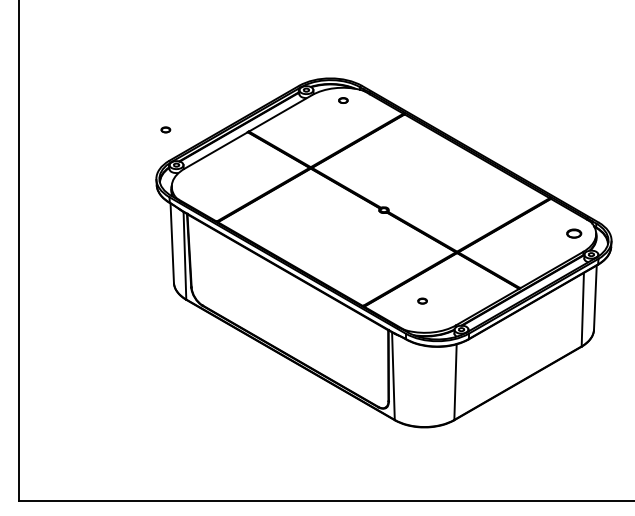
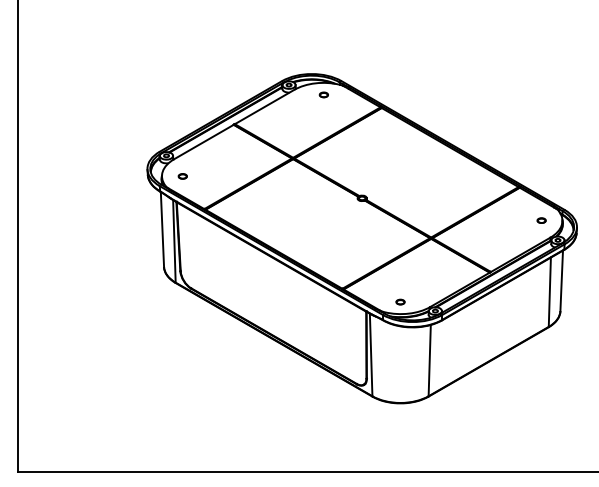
part: (165, 129) -> (182, 176), moved
part: (573, 233) -> (541, 220), size x0.62
part: (422, 300) -> (400, 301), moved

